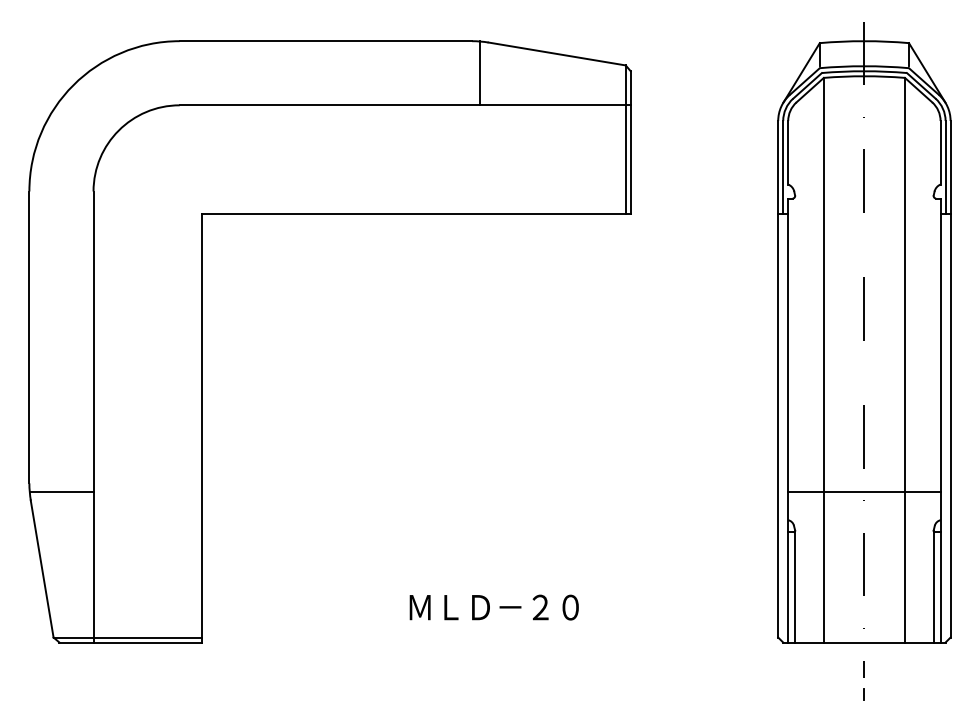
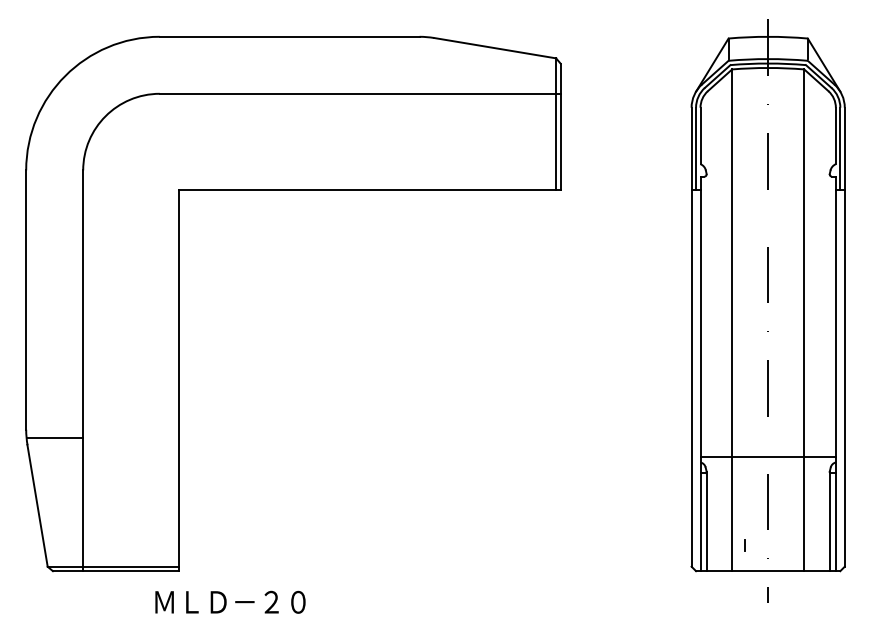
line: (480, 73) -> (427, 65), removed
line: (864, 492) -> (768, 457), moved
text: (493, 607) -> (229, 602), moved
line: (863, 694) -> (744, 545), moved

